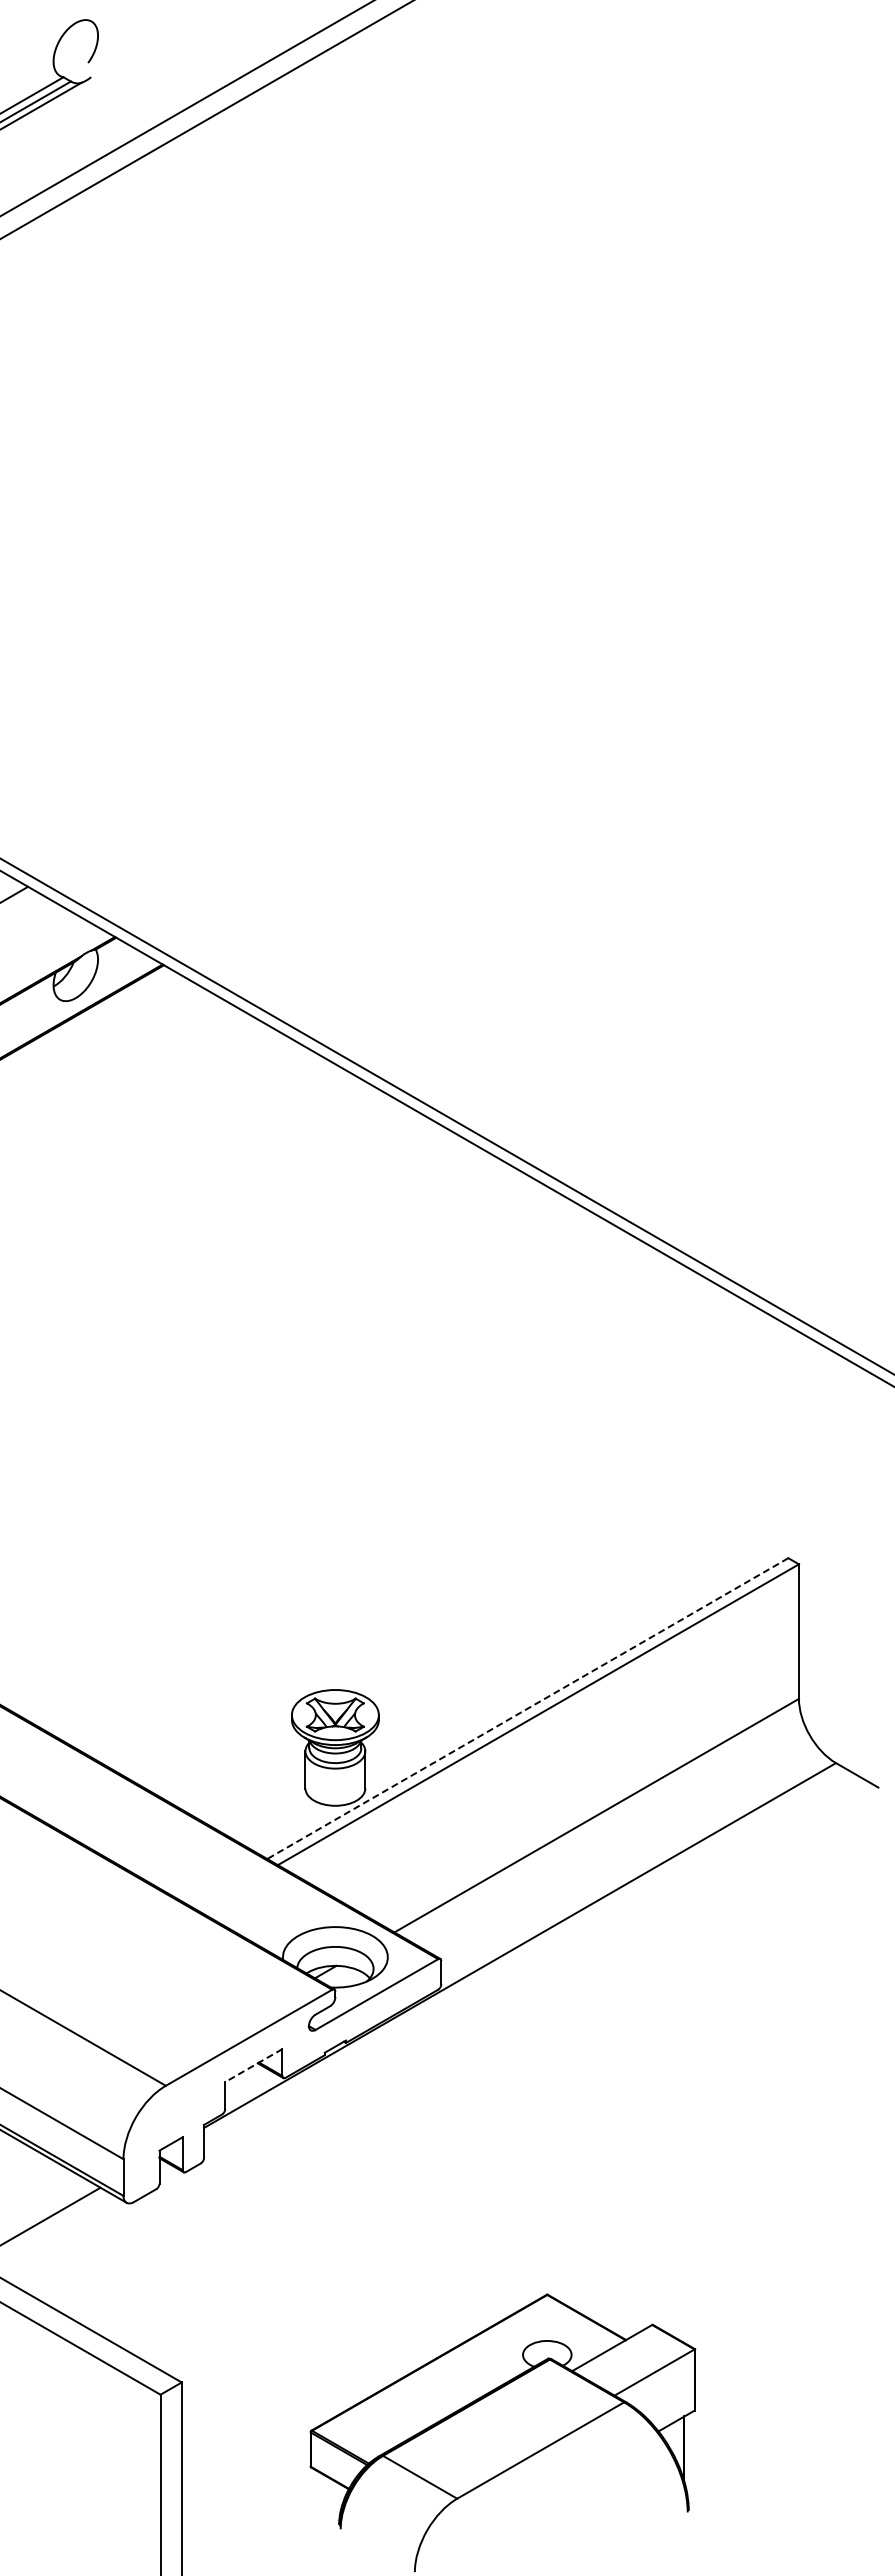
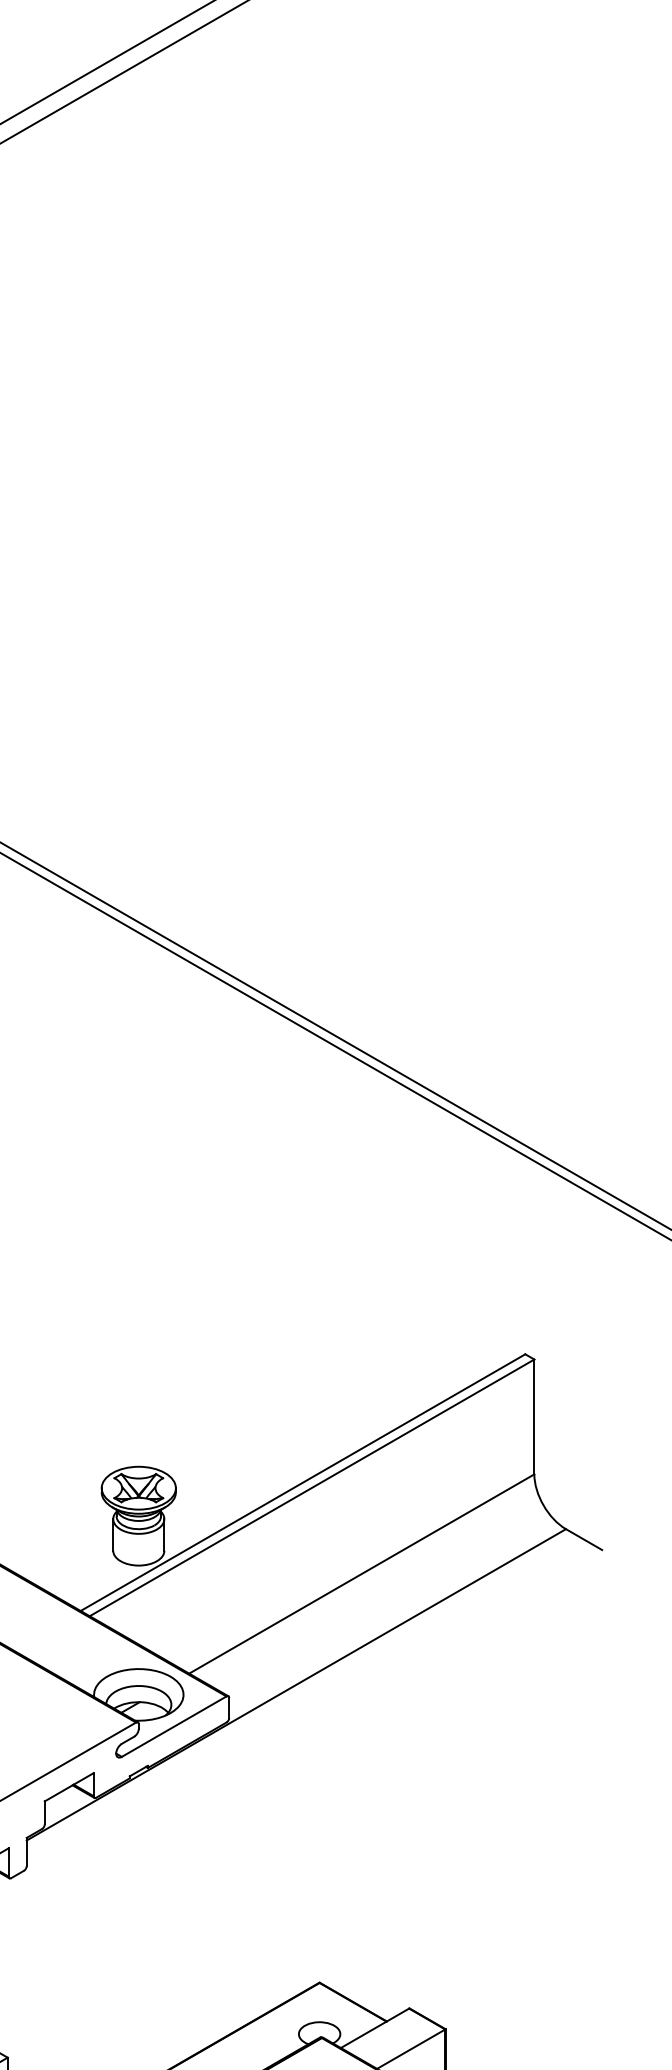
line: (527, 1708) -> (302, 1482), dashed -> solid
line: (253, 2065) -> (68, 1787), dashed -> solid

